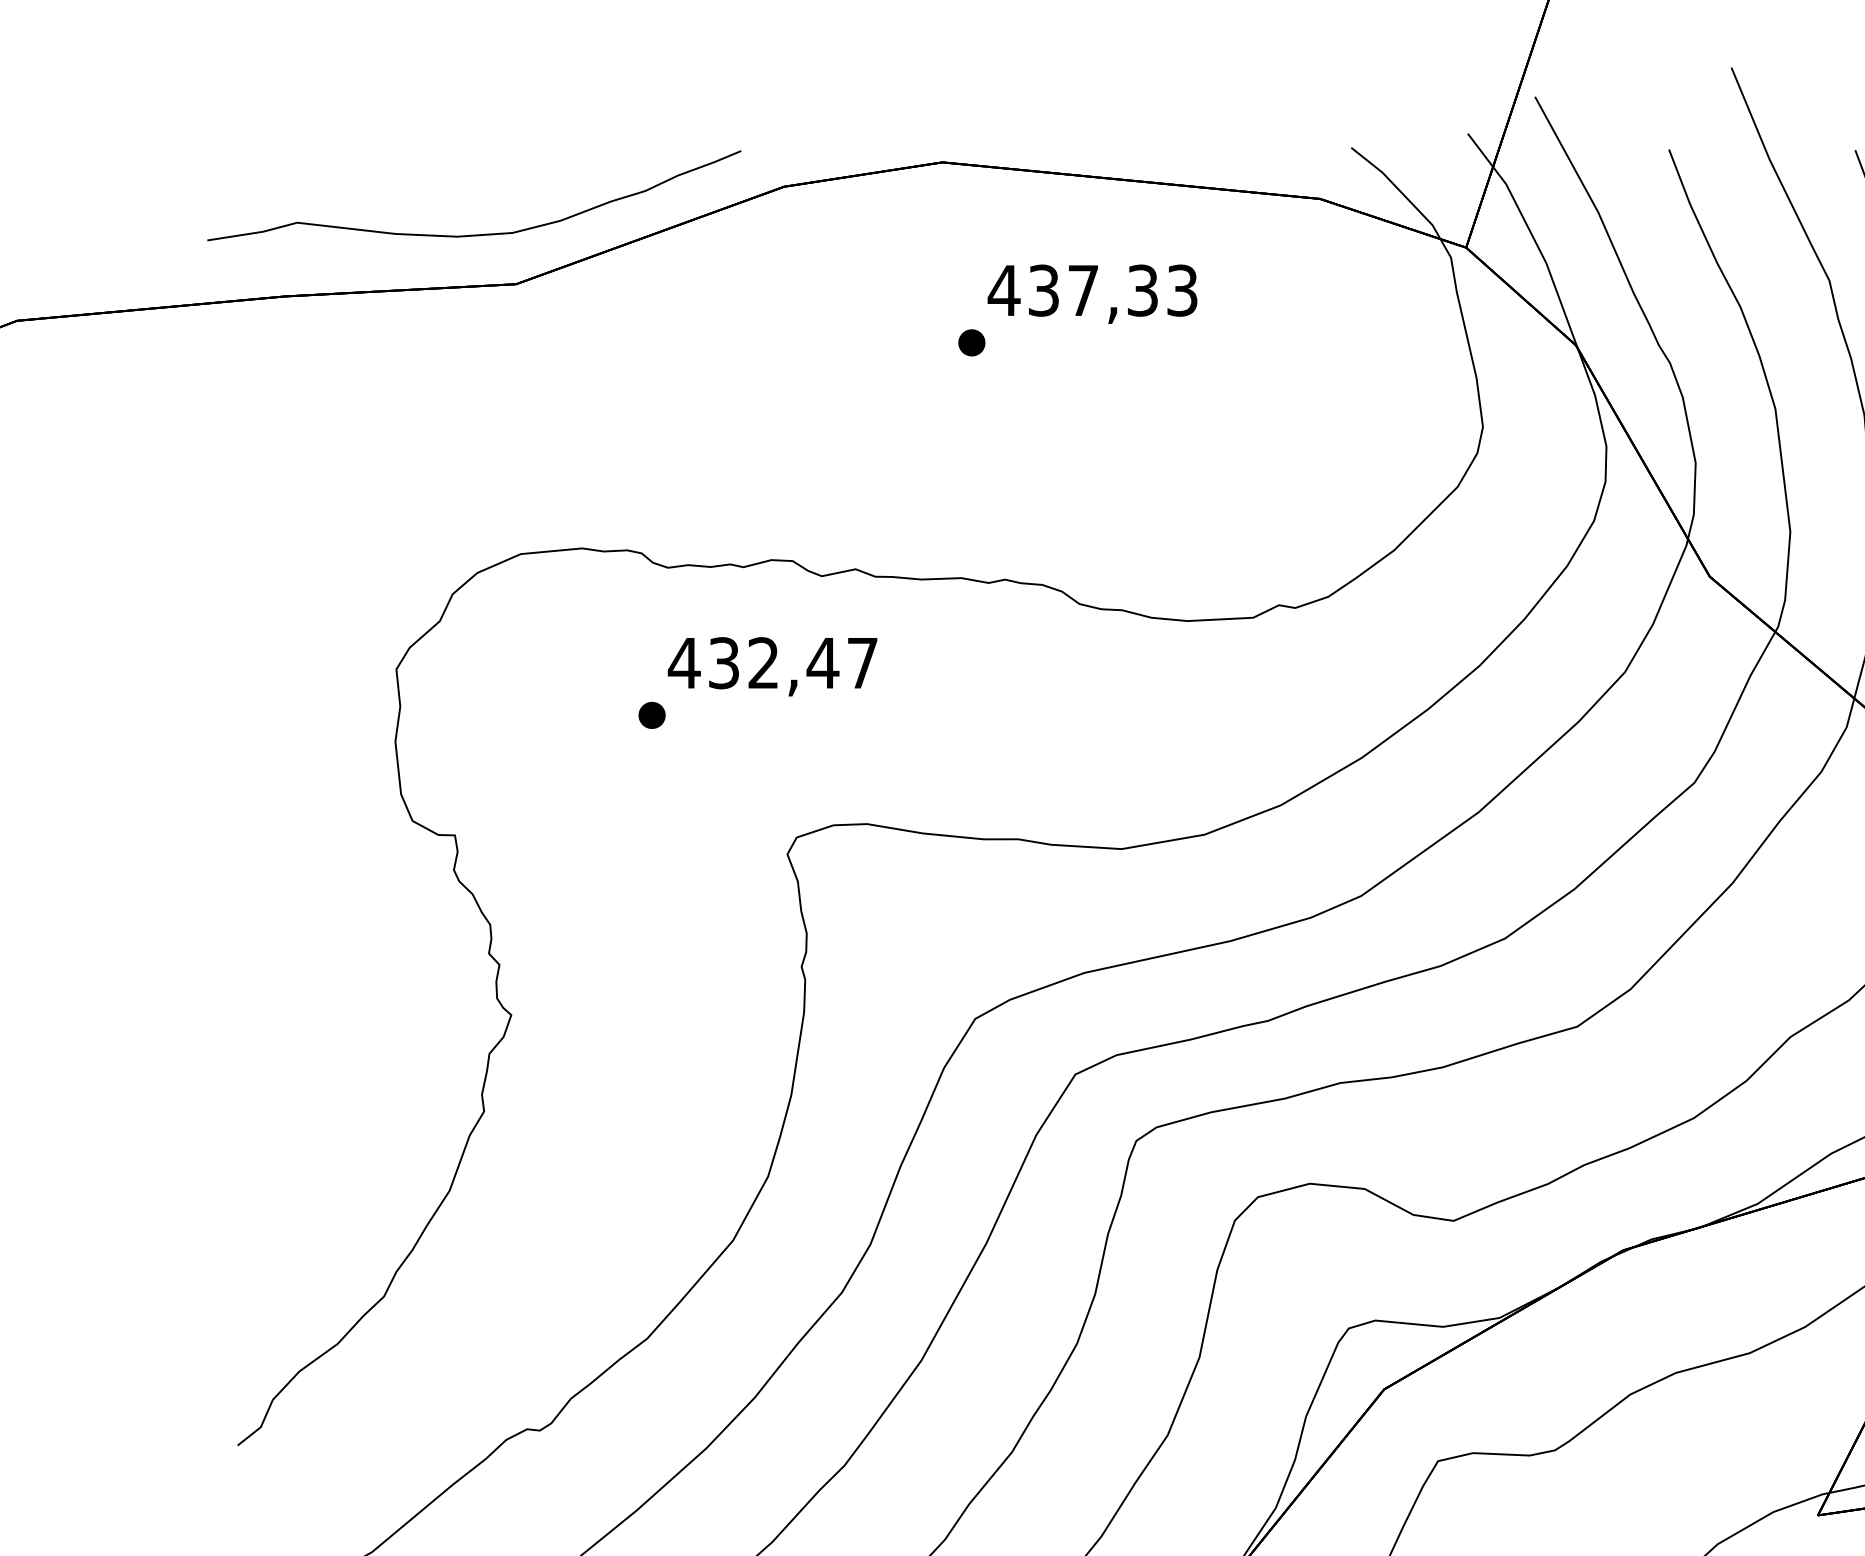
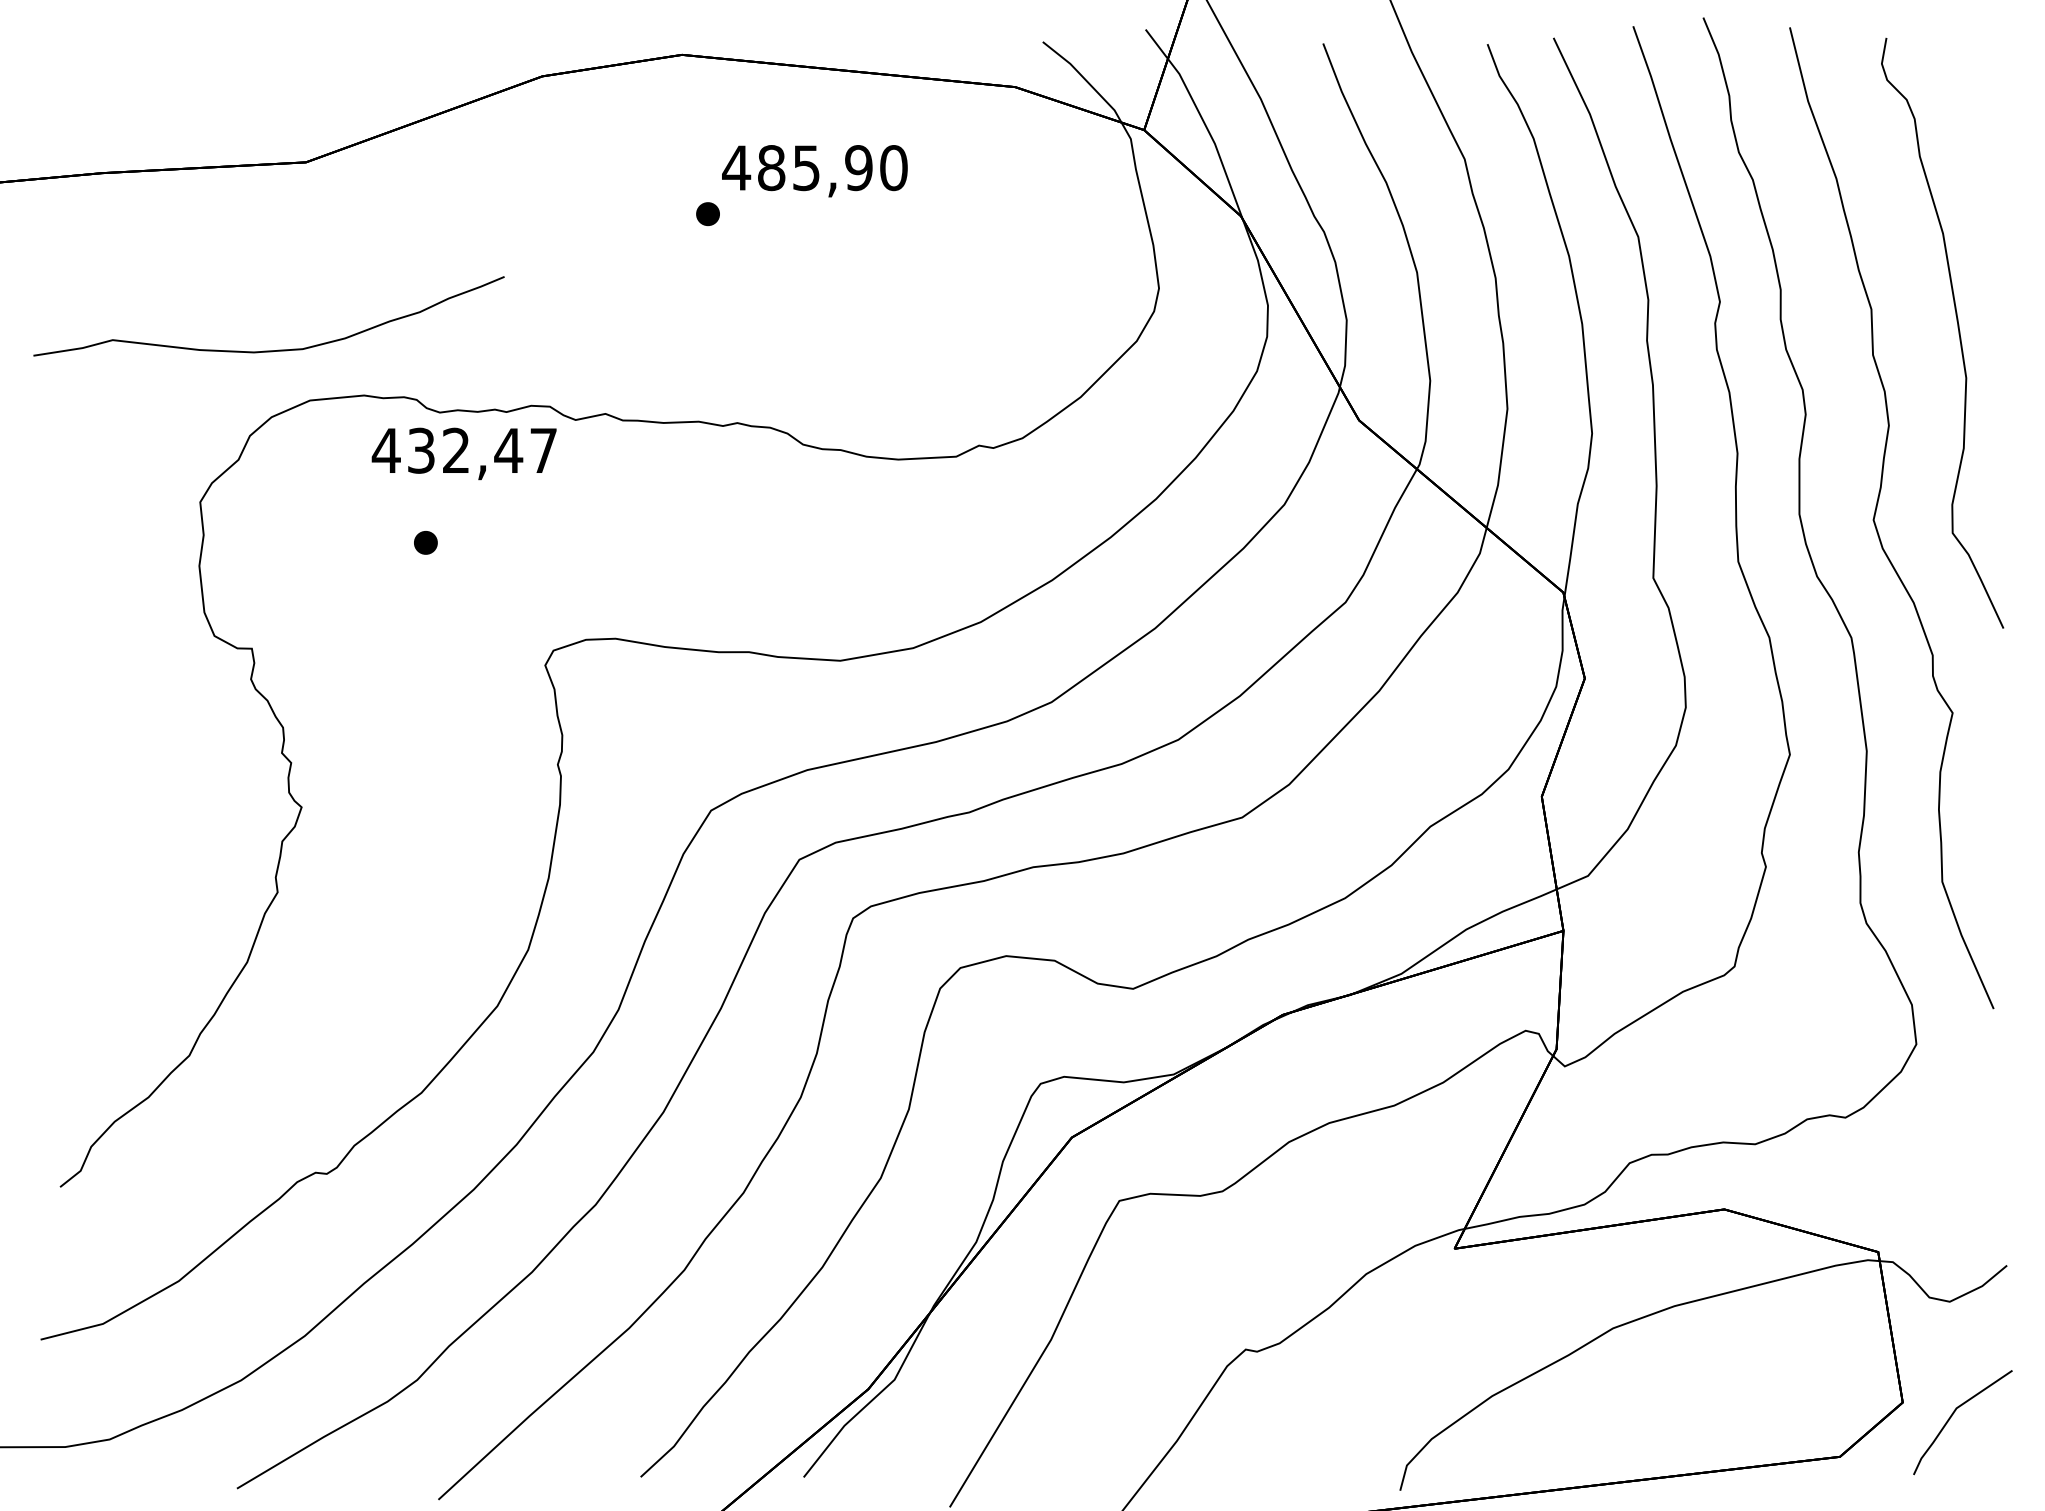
curve: (473, 234) -> (268, 350), moved
text: (1112, 291) -> (832, 168), 437,33 -> 485,90
text: (771, 666) -> (463, 453), moved

